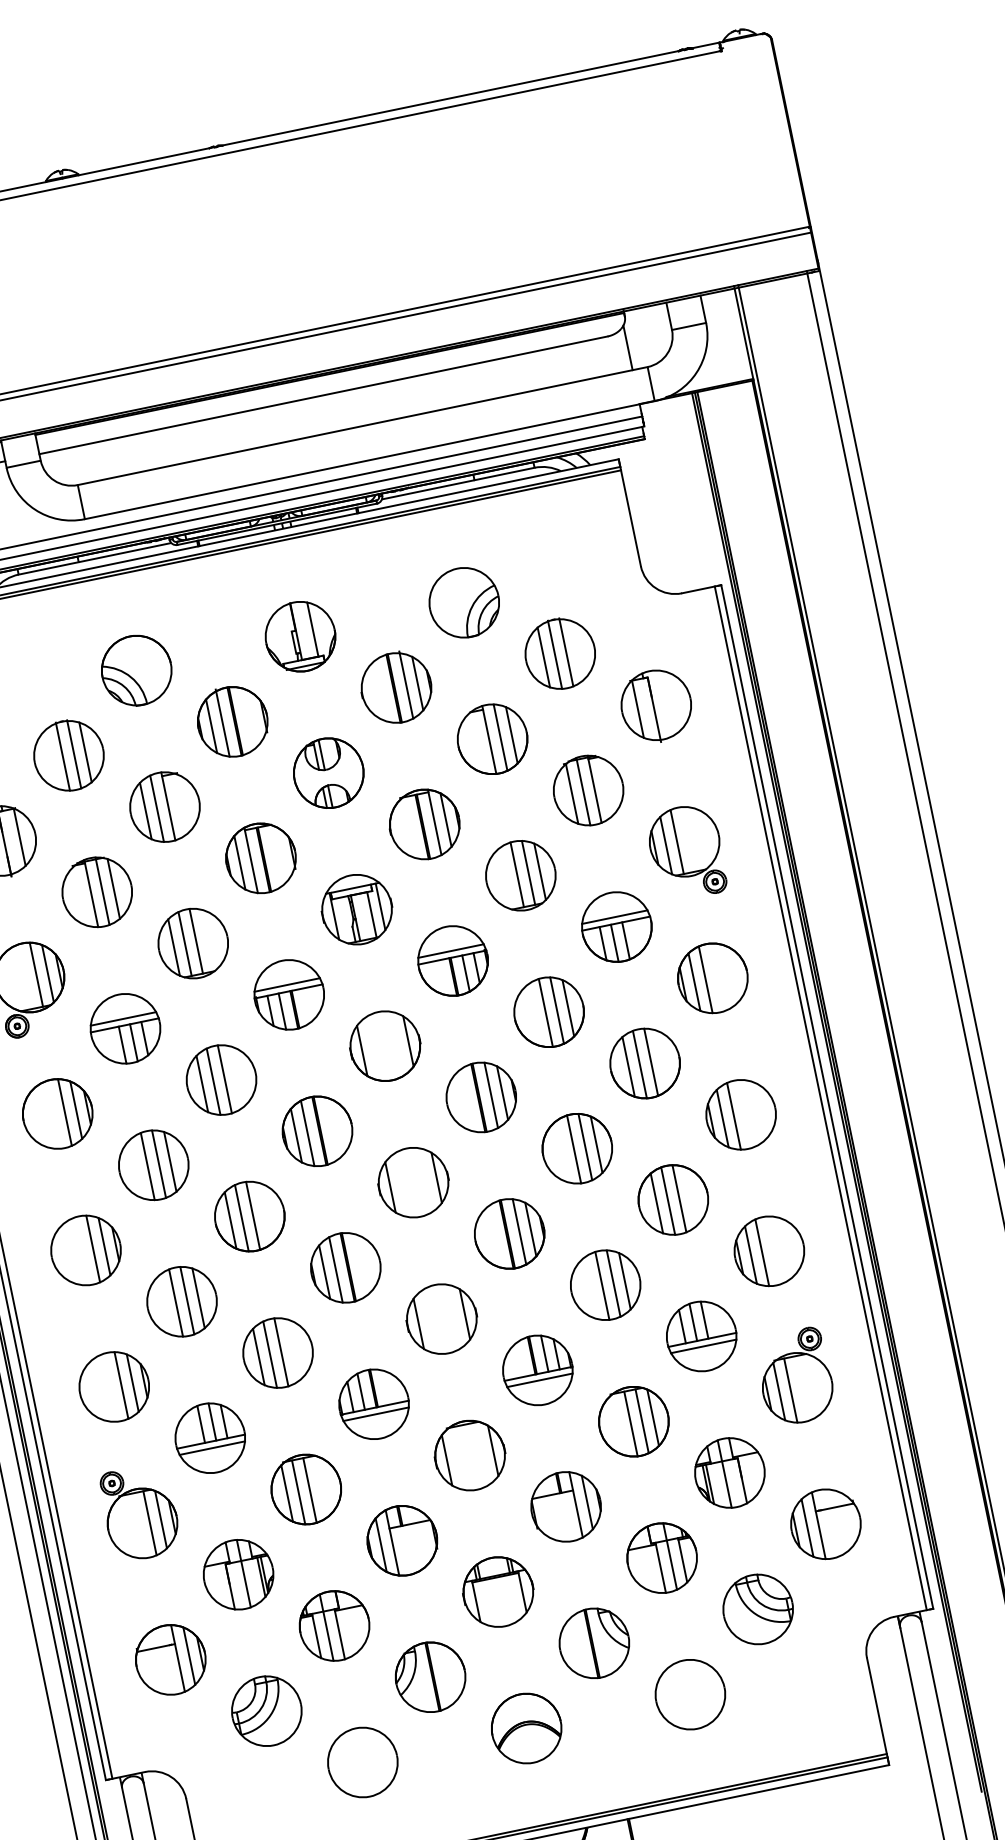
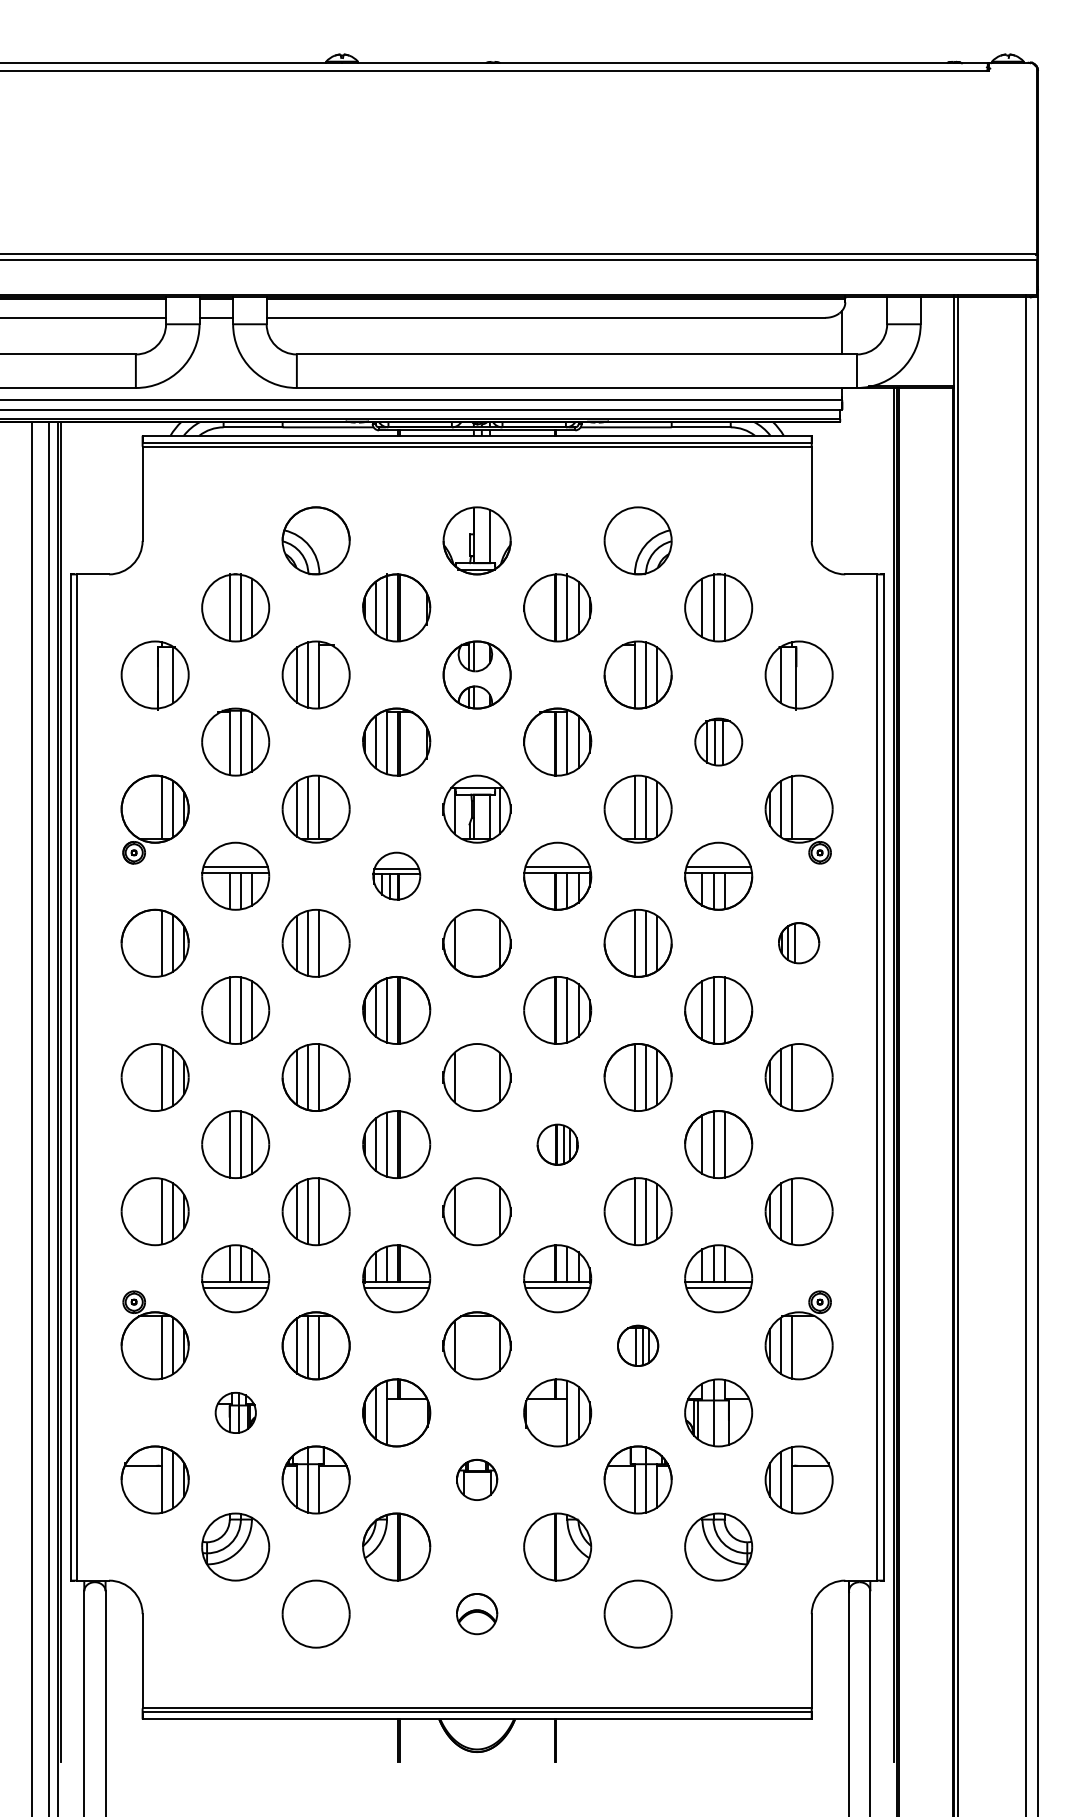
part: (588, 789) -> (718, 741), size x0.7
part: (712, 977) -> (798, 942), size x0.6
part: (288, 994) -> (396, 875), size x0.7
part: (509, 1233) -> (557, 1144), size x0.6
part: (633, 1421) -> (637, 1345), size x0.6
part: (238, 1574) -> (235, 1412), size x0.6
part: (497, 1591) -> (476, 1479), size x0.6
part: (525, 1728) -> (476, 1613), size x0.6

